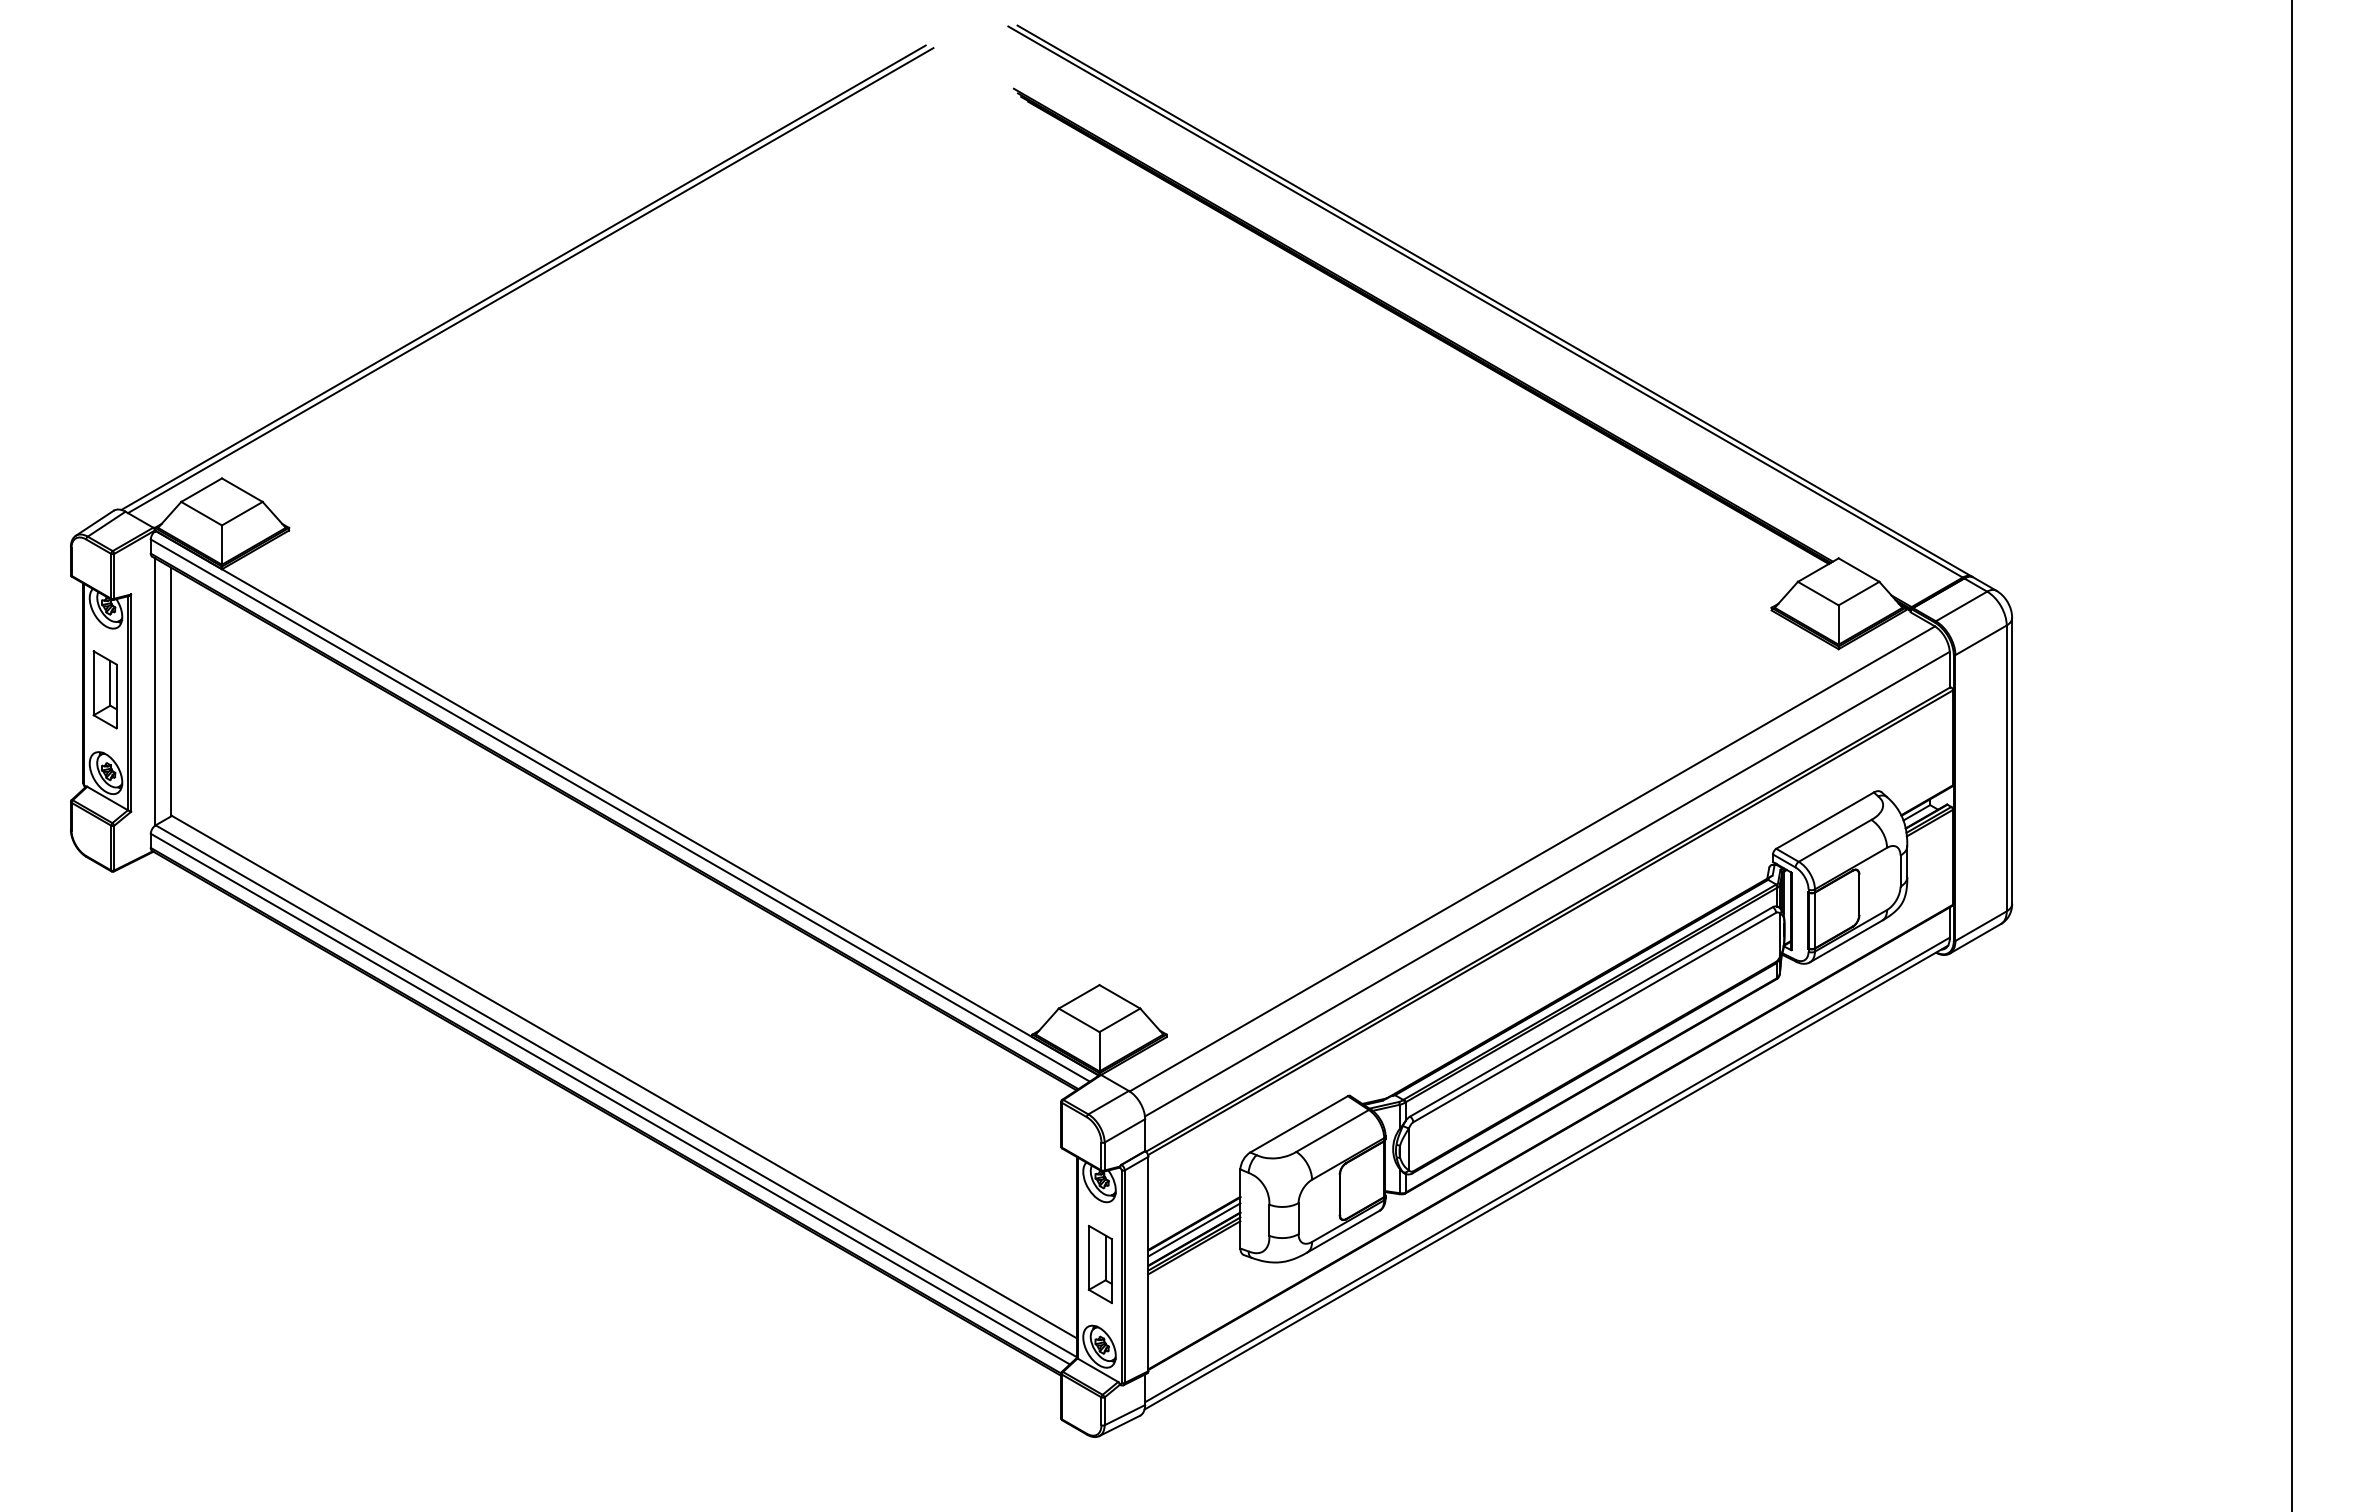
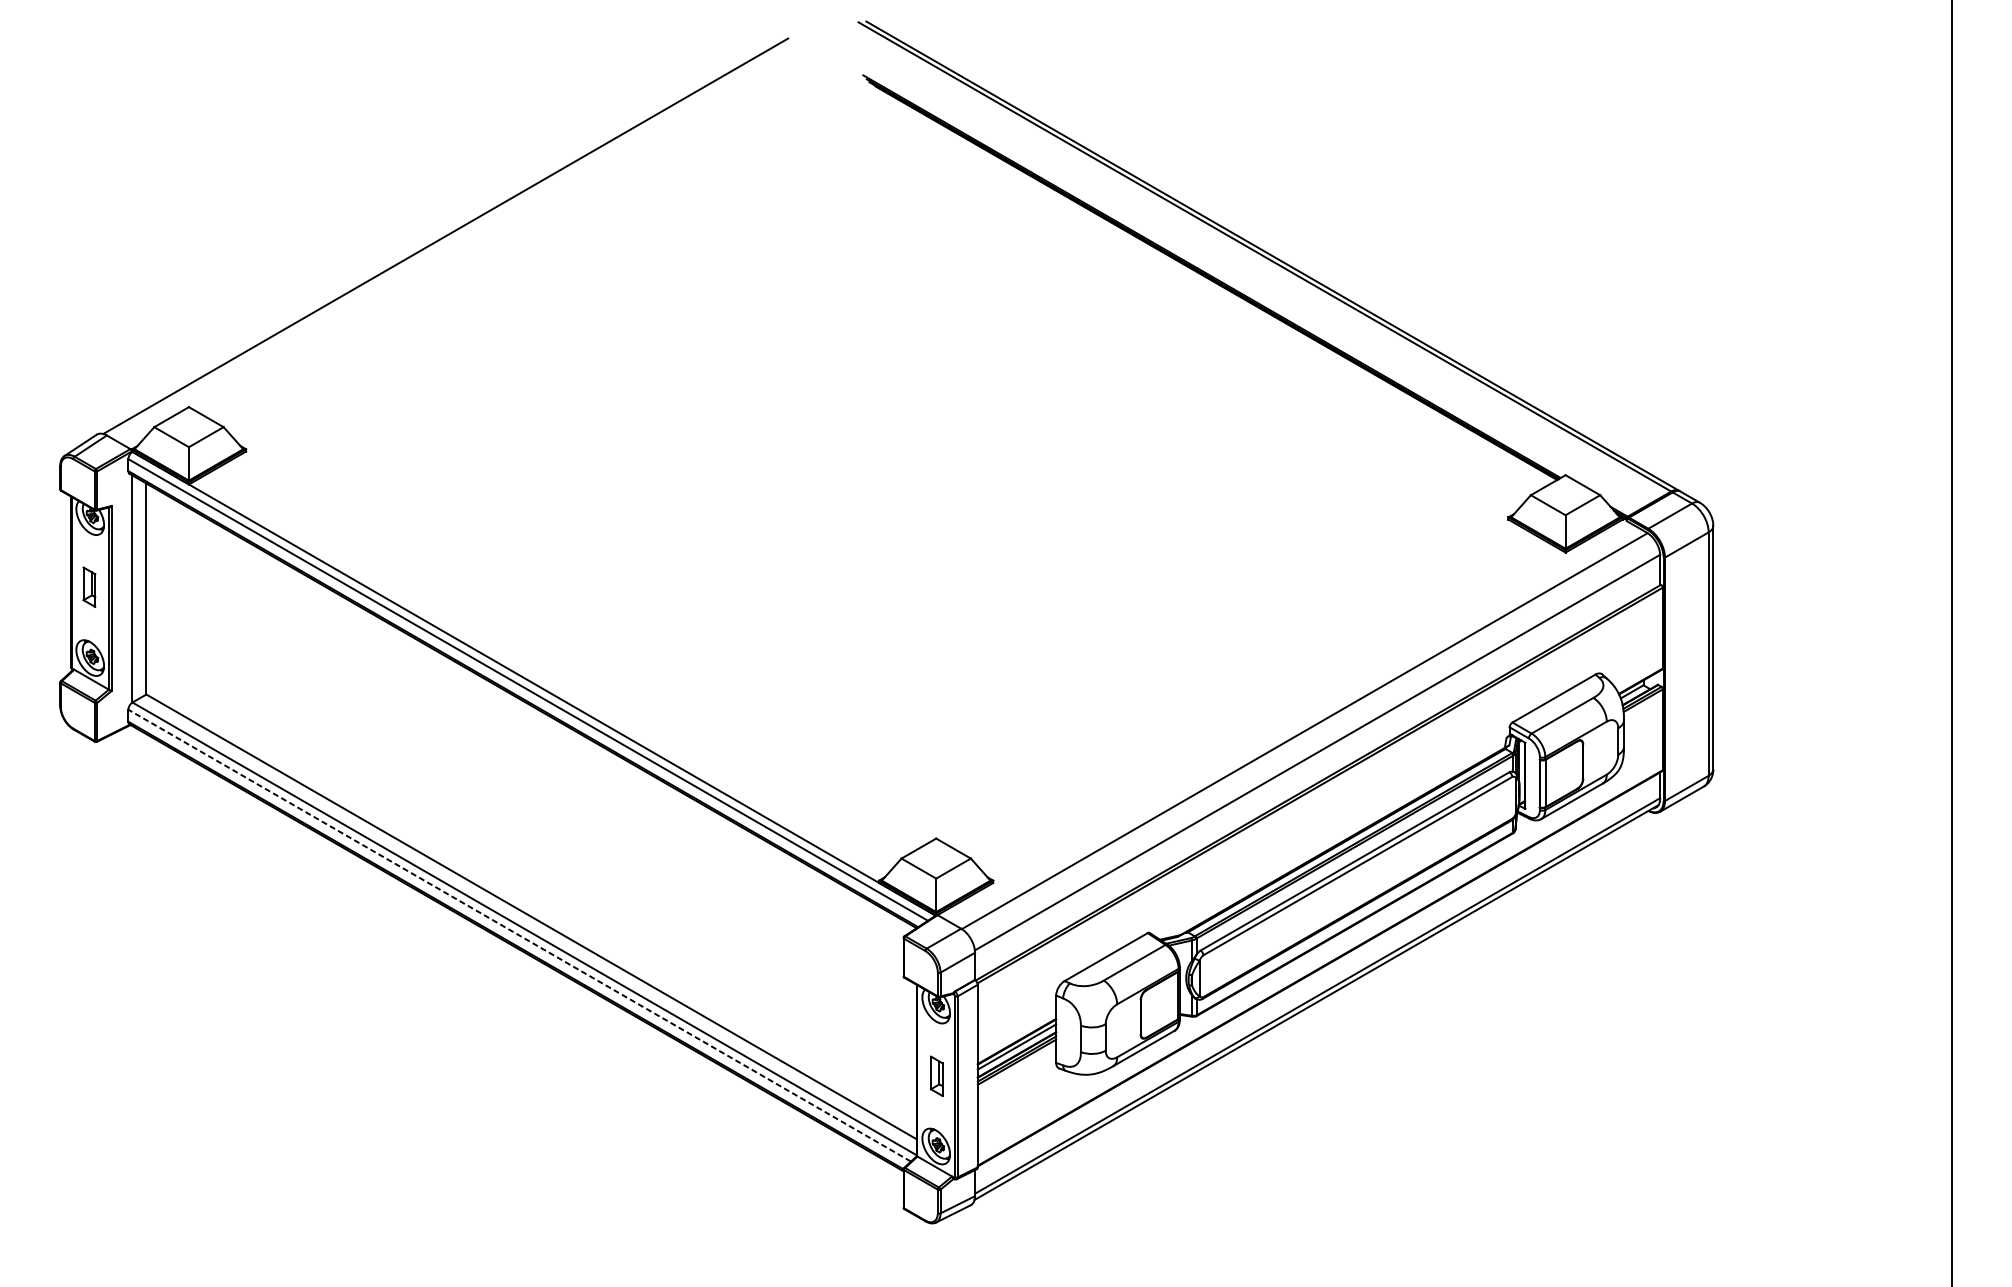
line: (530, 280) -> (451, 238), removed
part: (104, 689) -> (88, 586), size x0.6
line: (610, 1099) -> (519, 935), solid -> dashed
part: (1099, 1263) -> (936, 1075), size x0.6

